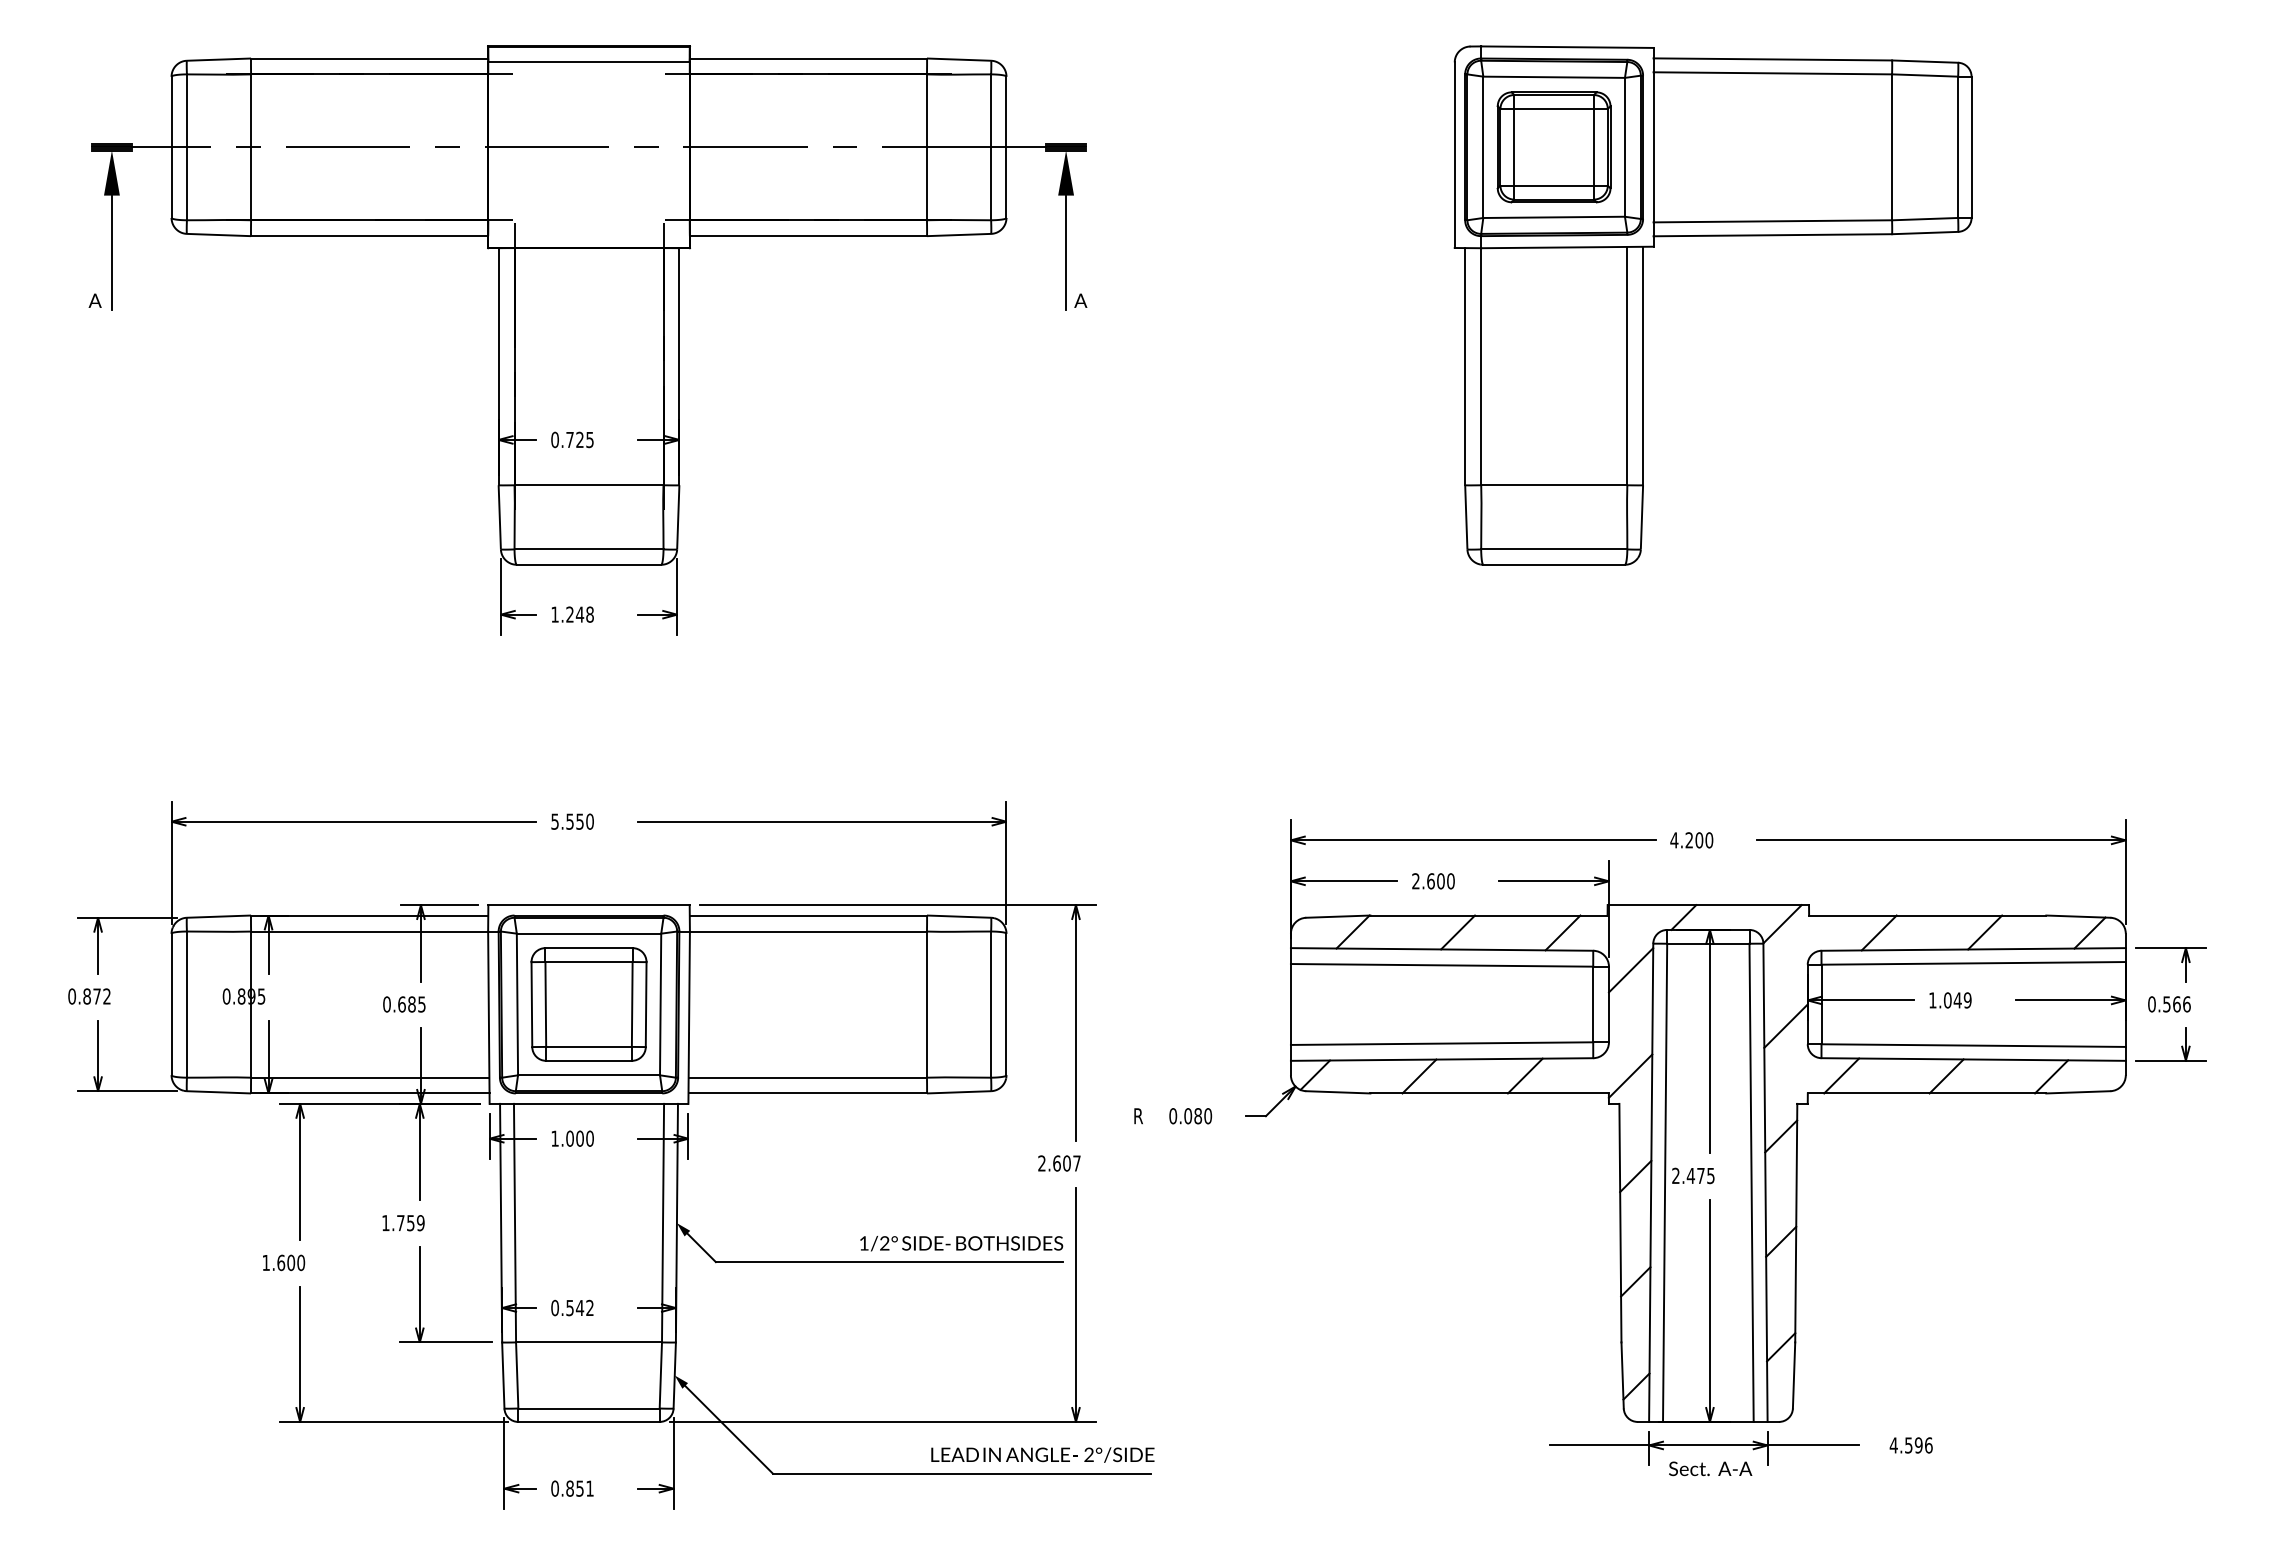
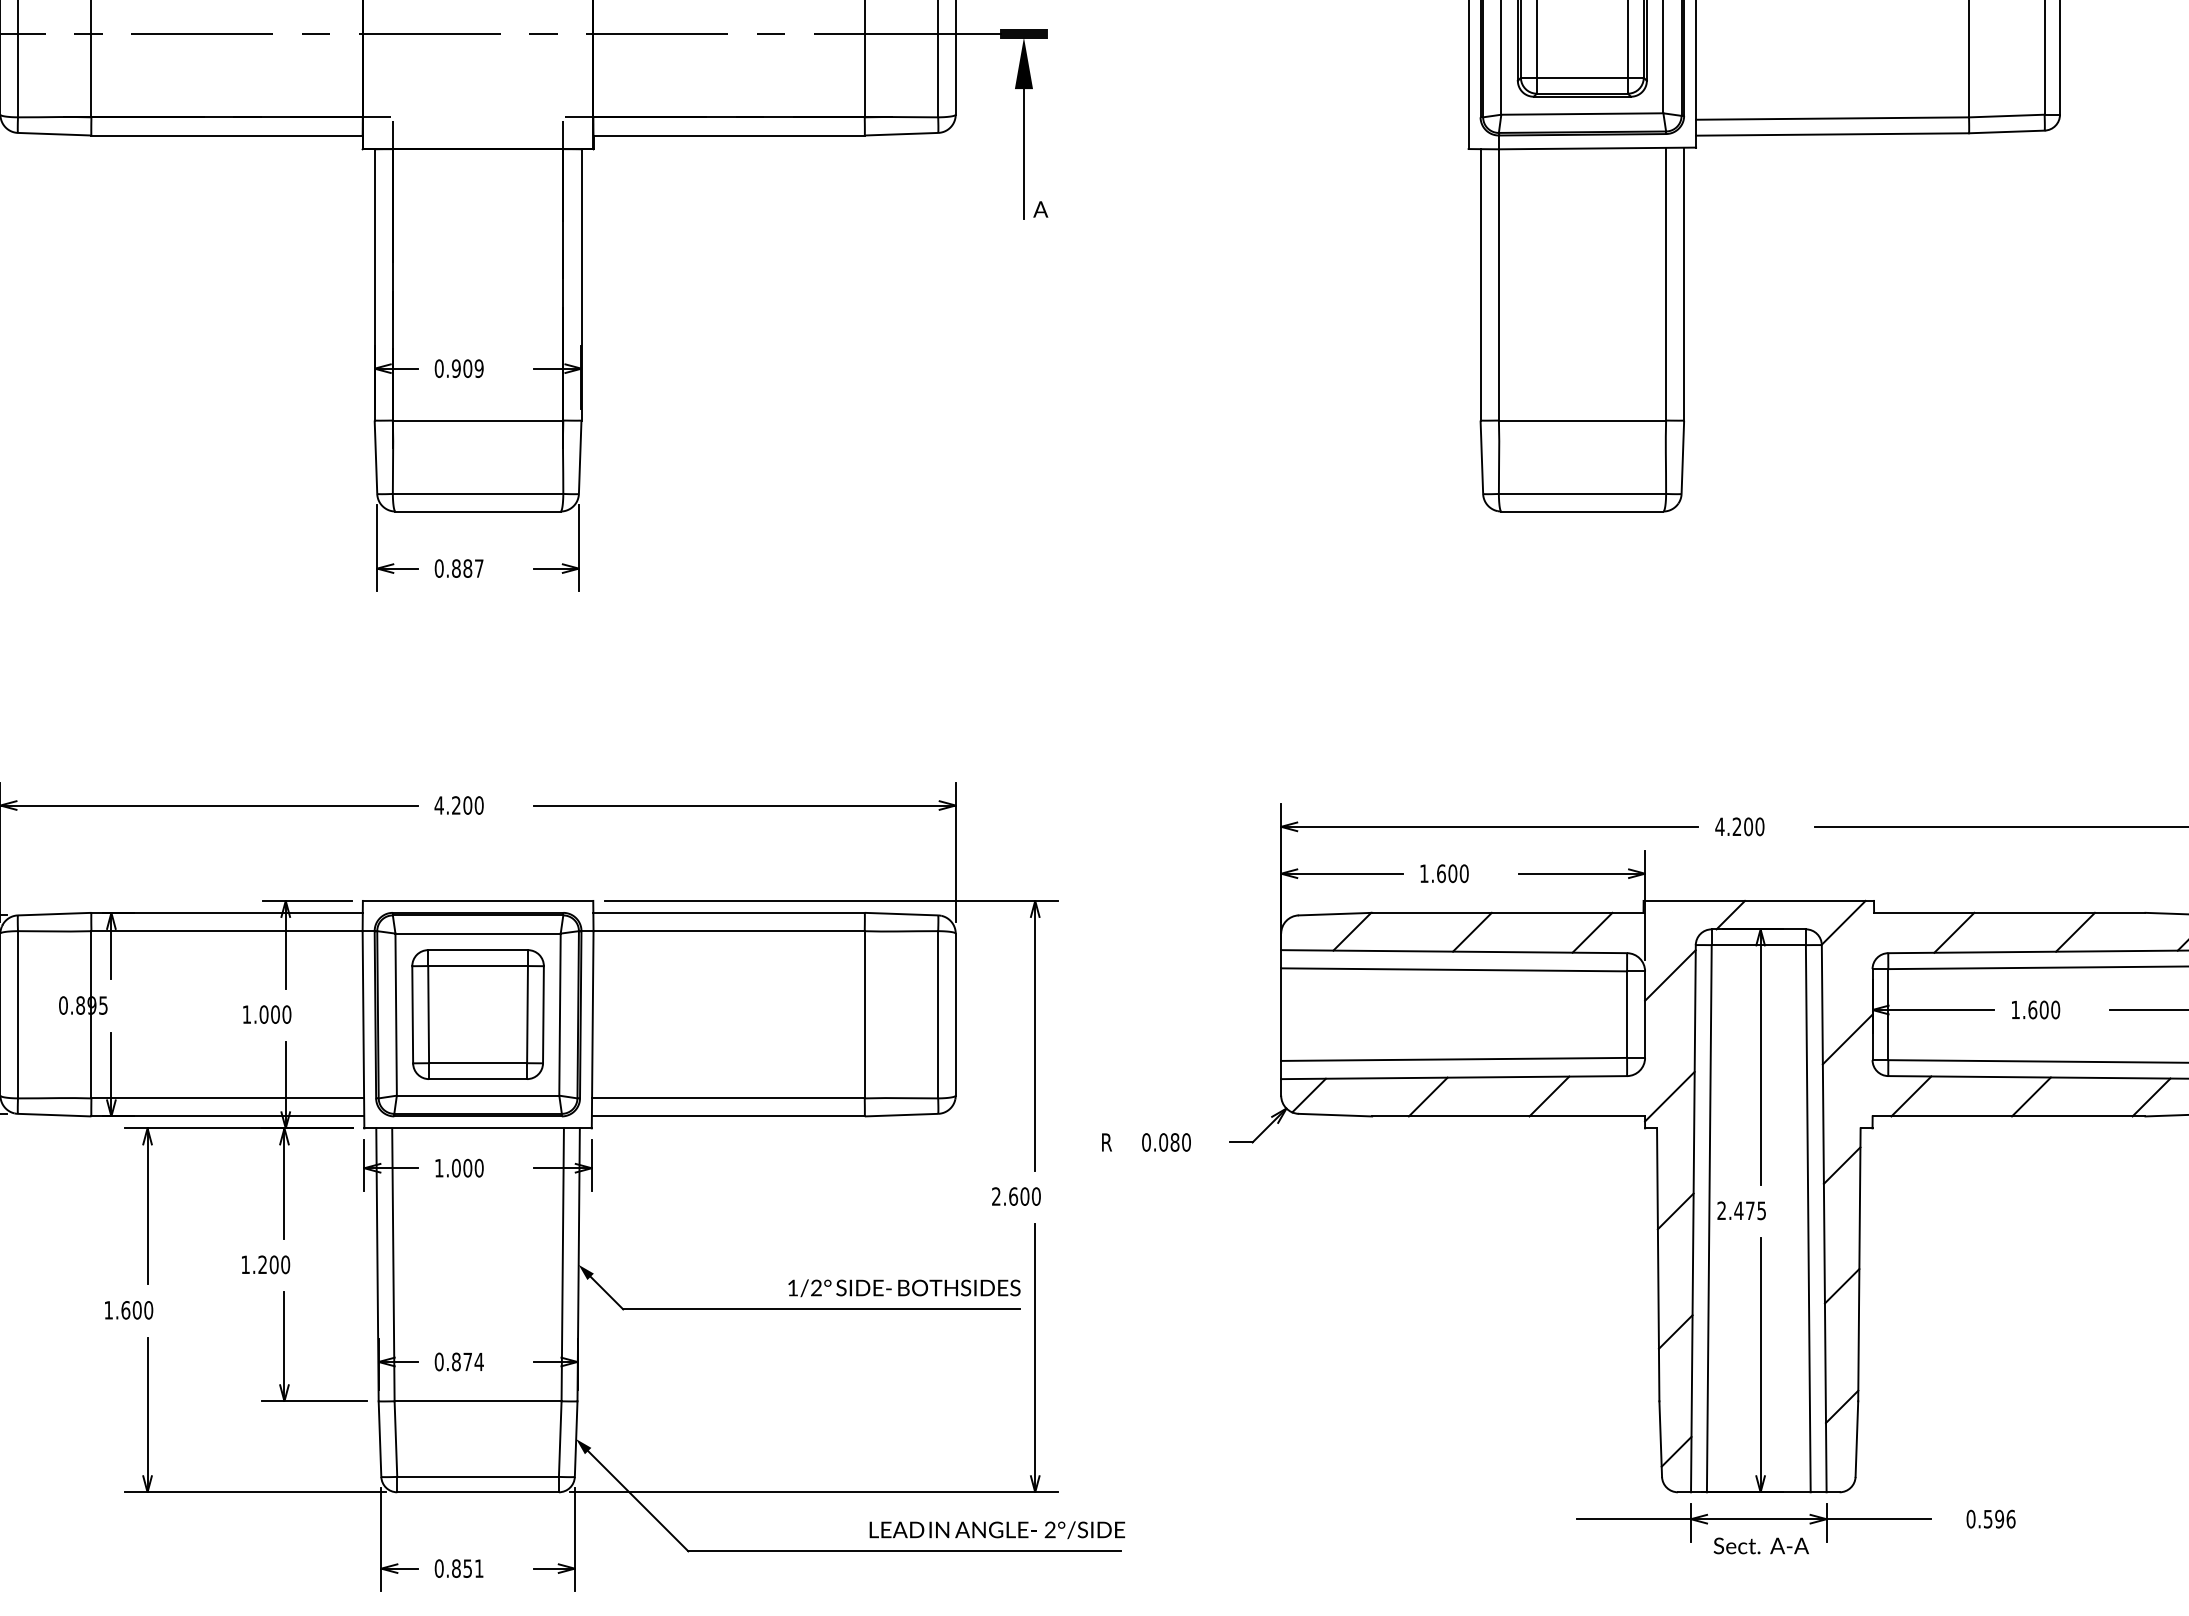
text: (579, 439) -> (467, 368), 0.725 -> 0.909
text: (572, 614) -> (459, 568), 1.248 -> 0.887
text: (567, 821) -> (453, 805), 5.550 -> 4.200
text: (1415, 881) -> (1423, 873), 2.600 -> 1.600
text: (1957, 1000) -> (2043, 1010), 1.049 -> 1.600
text: (404, 1004) -> (266, 1014), 0.685 -> 1.000
text: (1076, 1163) -> (1035, 1196), 2.607 -> 2.600
text: (410, 1223) -> (273, 1265), 1.759 -> 1.200
text: (580, 1307) -> (468, 1361), 0.542 -> 0.874
text: (1893, 1445) -> (1970, 1519), 4.596 -> 0.596

